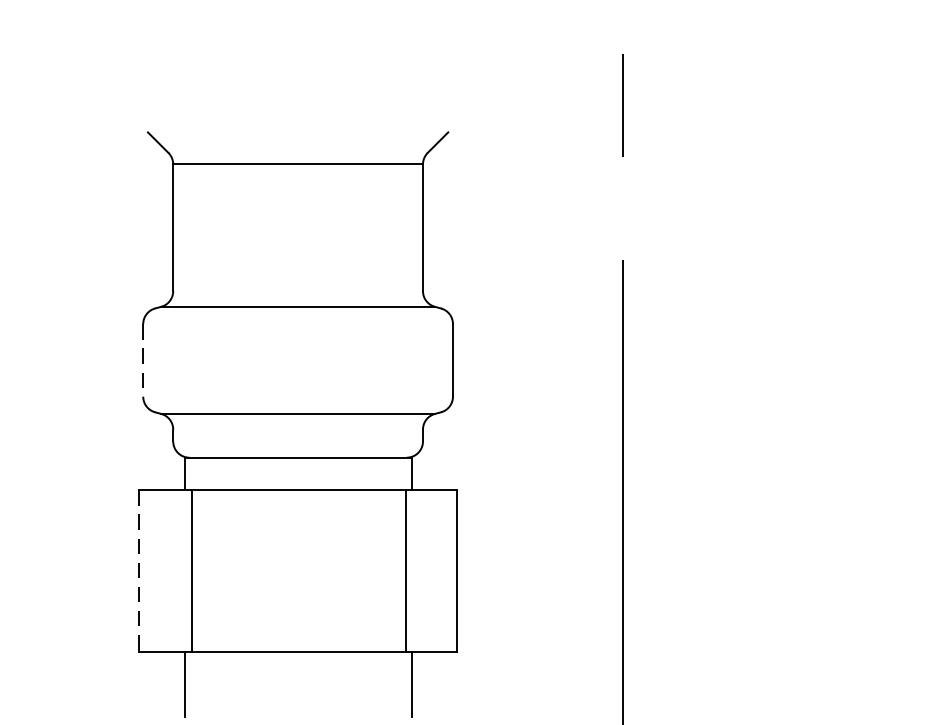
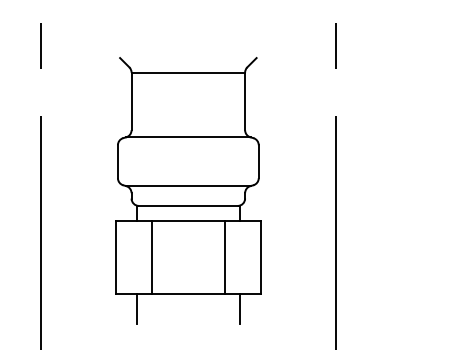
line: (142, 362) -> (117, 162), dashed -> solid
line: (137, 571) -> (115, 257), dashed -> solid
line: (192, 571) -> (152, 257), moved
line: (406, 571) -> (224, 257), moved

